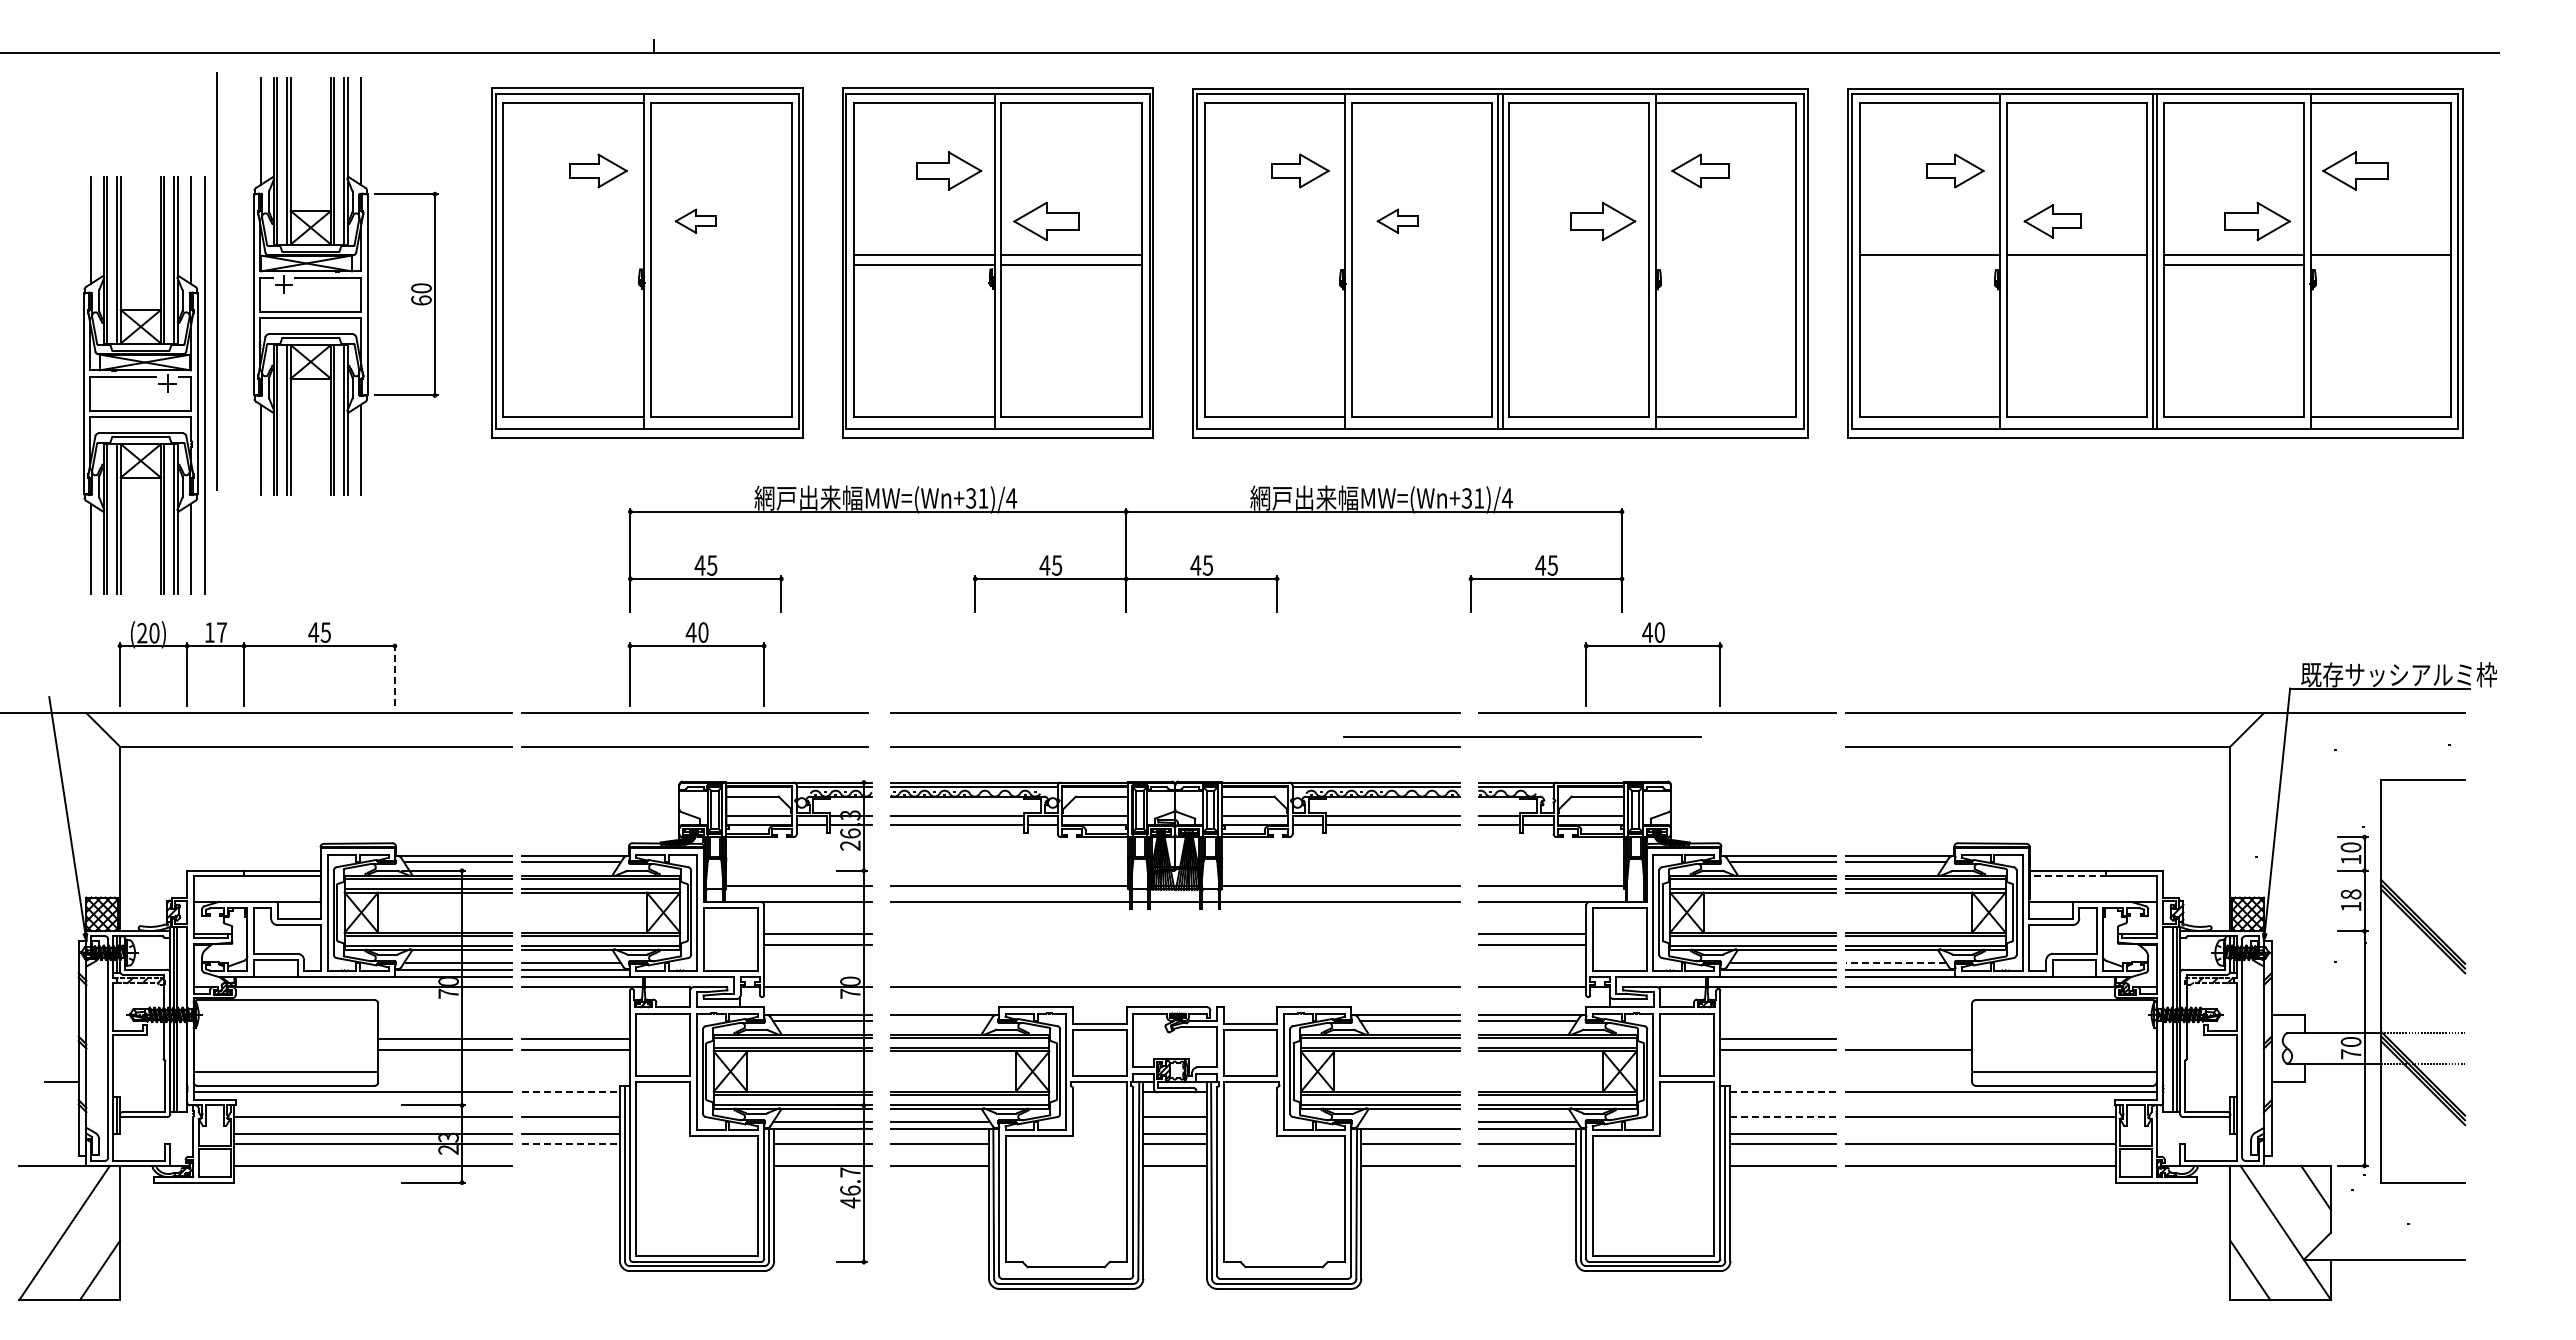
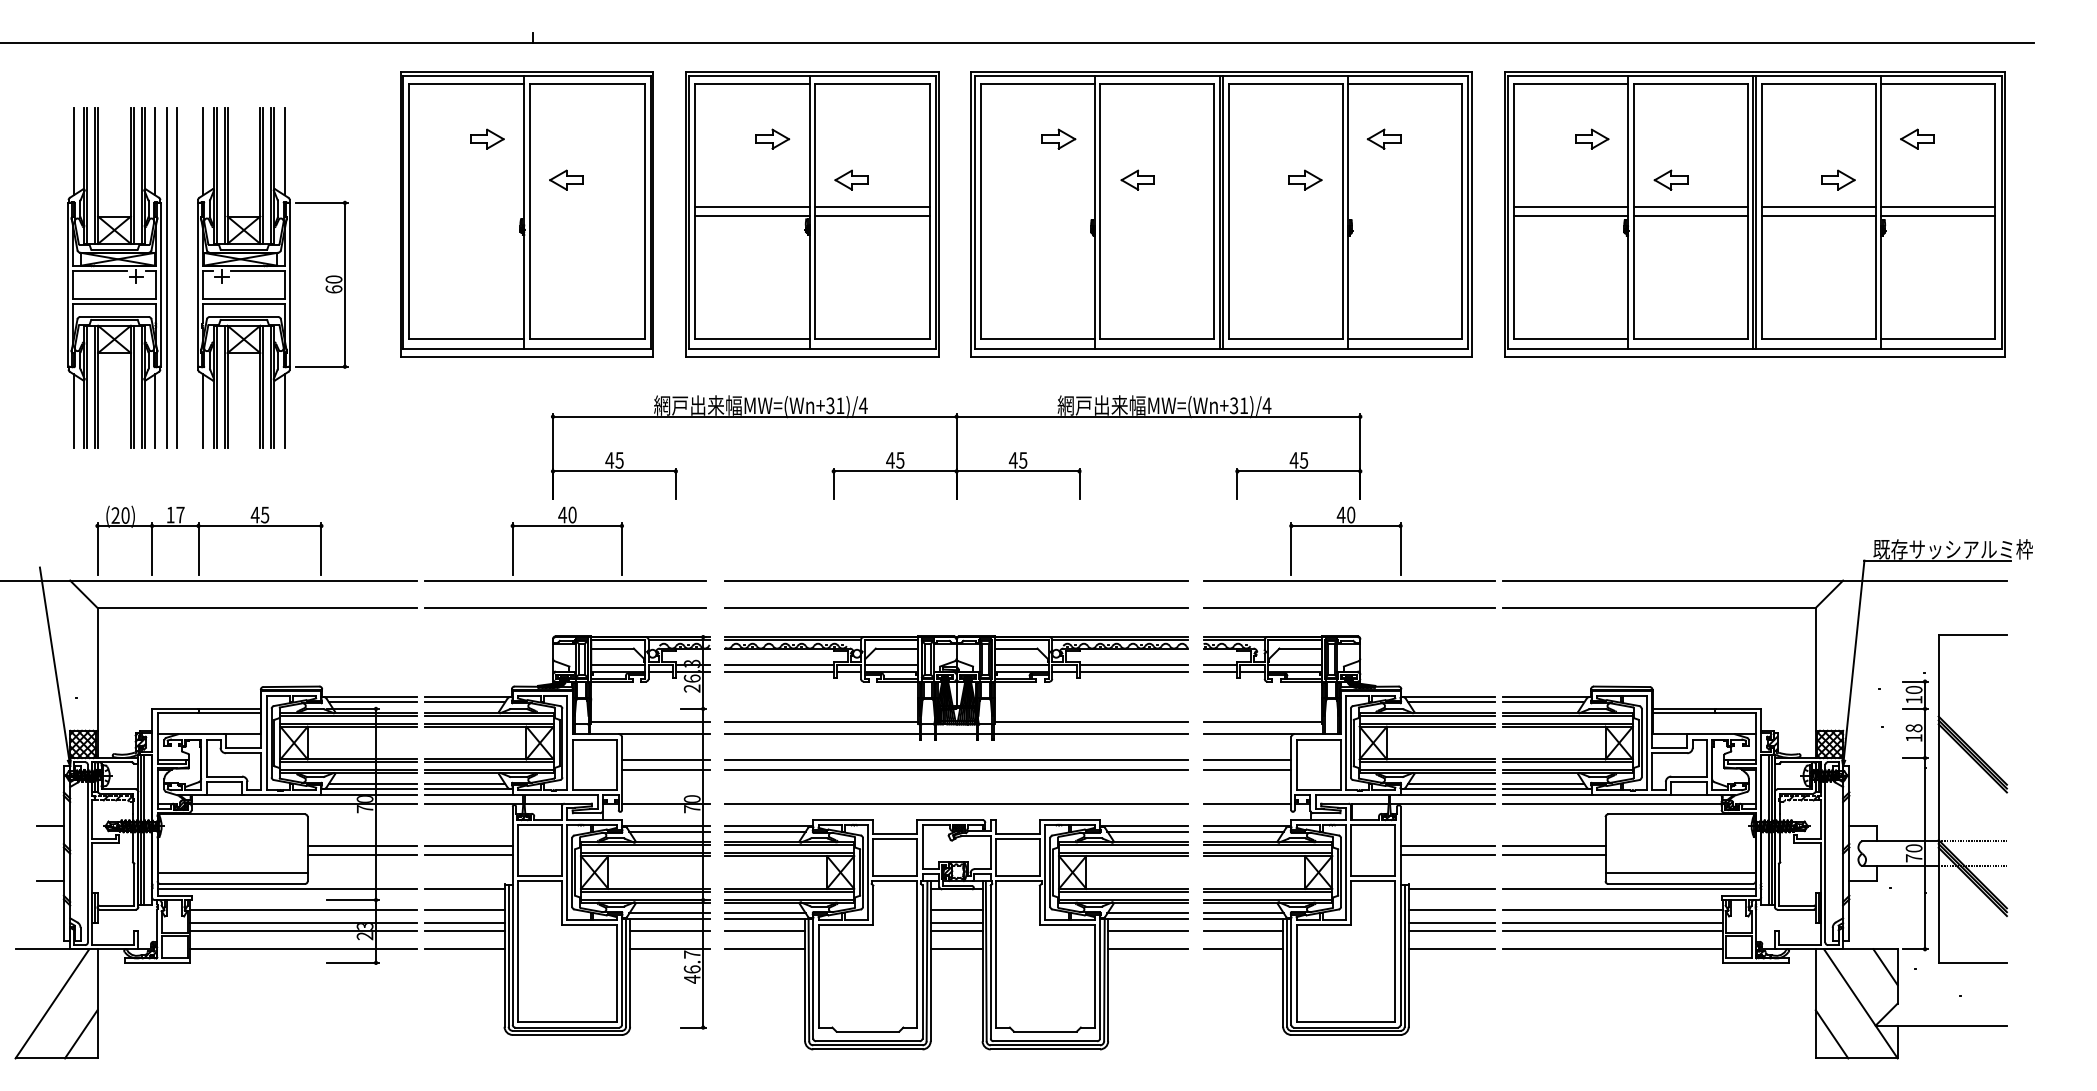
part: (598, 170) -> (487, 138), size x0.71
part: (949, 170) -> (772, 138), size x0.62
part: (1300, 170) -> (1058, 138), size x0.71
part: (1700, 170) -> (1384, 138), size x0.71
part: (1955, 170) -> (1591, 138), size x0.71
part: (2354, 170) -> (1916, 138), size x0.62
part: (1046, 220) -> (851, 179), size x0.62
part: (1603, 220) -> (1305, 179), size x0.62
part: (2052, 220) -> (1670, 179), size x0.71
part: (2258, 220) -> (1838, 179), size x0.62
line: (1929, 264) -> (1570, 215), added
line: (2076, 264) -> (1690, 215), added
line: (2380, 264) -> (1938, 215), added
line: (216, 281) -> (176, 278), moved
part: (345, 286) -> (272, 278), moved
part: (144, 385) -> (117, 278), moved
part: (1126, 548) -> (956, 446), moved
line: (394, 674) -> (321, 549), dashed -> solid
line: (1522, 736) -> (1349, 607), moved
line: (2068, 876) -> (1683, 713), dashed -> solid
line: (1175, 933) -> (956, 760), added
line: (1174, 945) -> (956, 769), added
line: (1896, 962) -> (1543, 783), dashed -> solid
line: (61, 1014) -> (49, 825), added
line: (939, 1021) -> (764, 831), added
line: (1909, 1039) -> (1554, 846), added
line: (571, 1092) -> (465, 889), dashed -> solid
line: (1783, 1092) -> (1451, 889), dashed -> solid
line: (1783, 1117) -> (1451, 909), dashed -> solid
line: (1409, 1121) -> (1147, 913), added
line: (1981, 1133) -> (1613, 922), added
line: (571, 1144) -> (465, 931), dashed -> solid
line: (570, 1165) -> (464, 948), added

